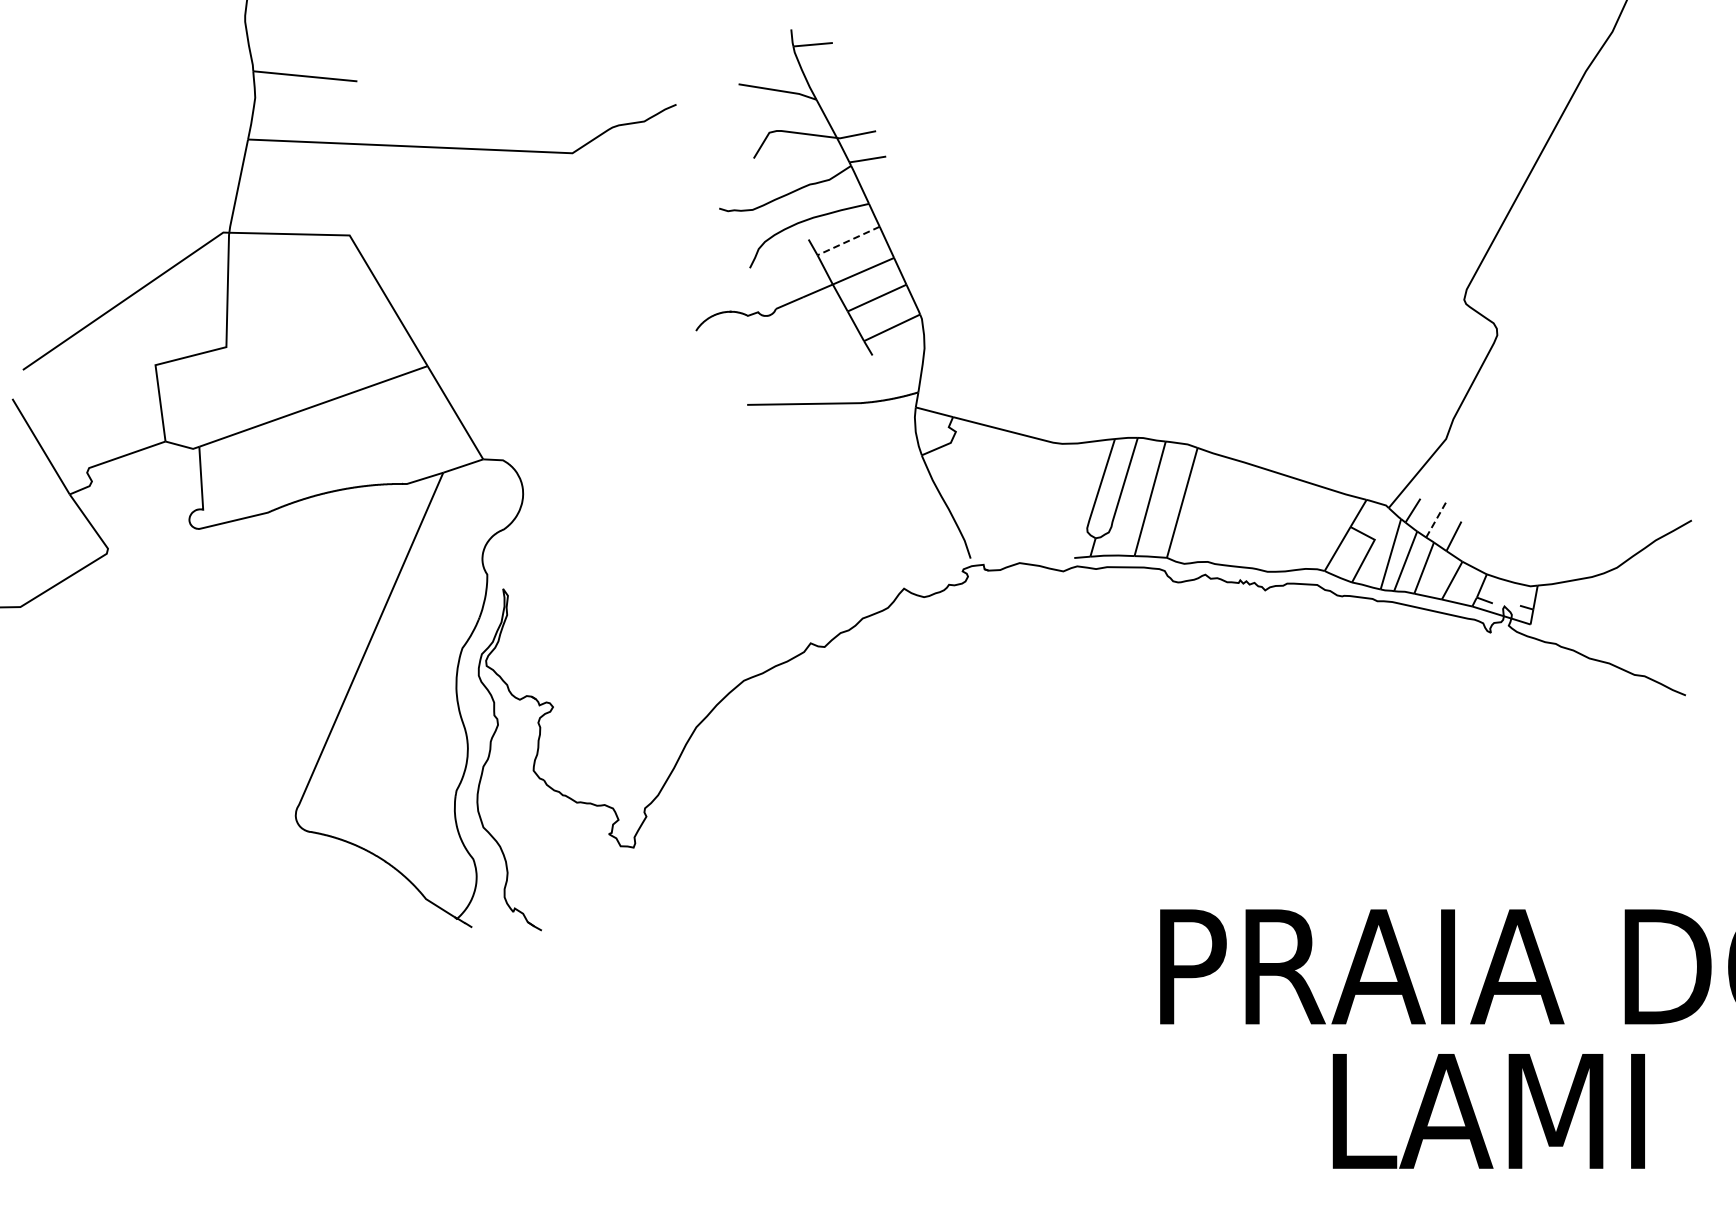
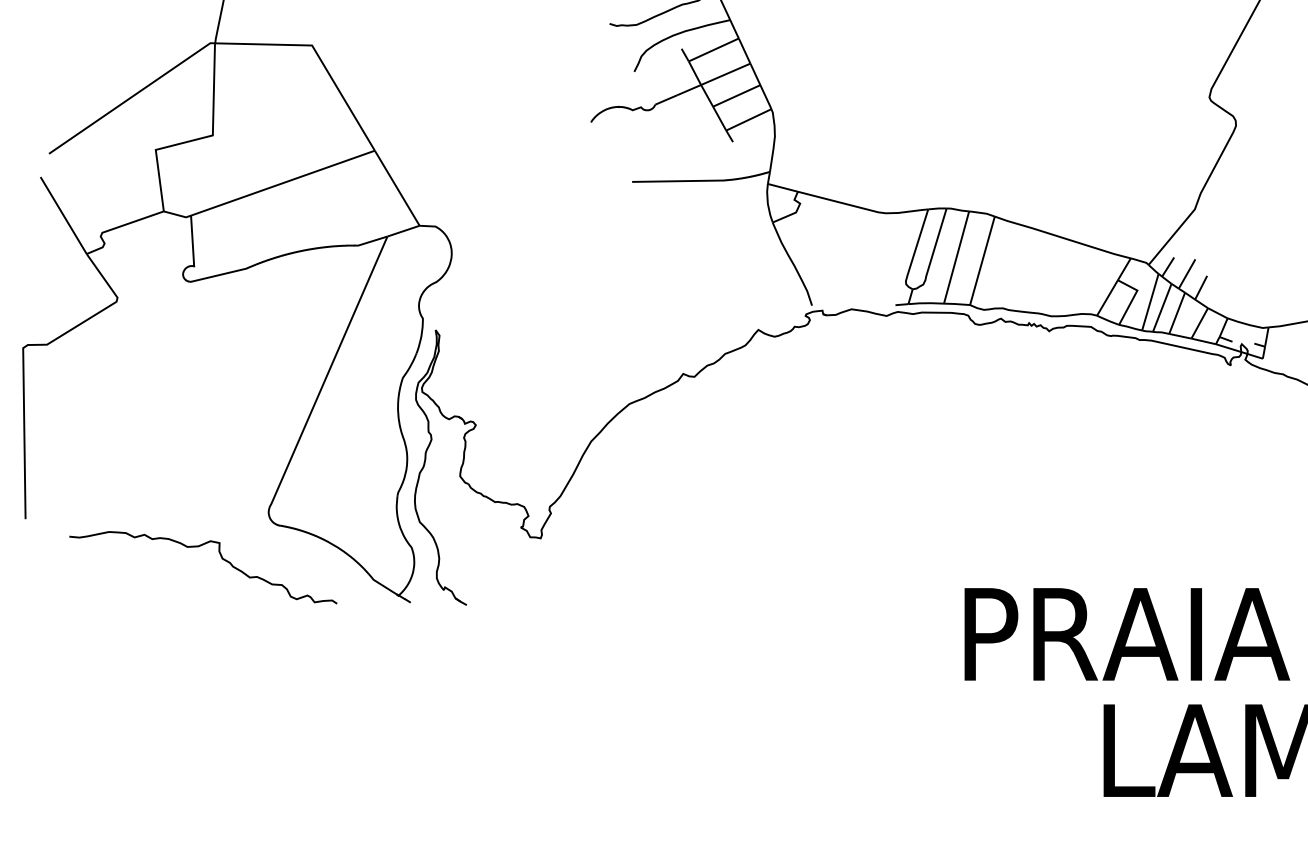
line: (848, 241) -> (713, 50), dashed -> solid
line: (1436, 519) -> (1187, 274), dashed -> solid
curve: (236, 871) -> (220, 557), added

